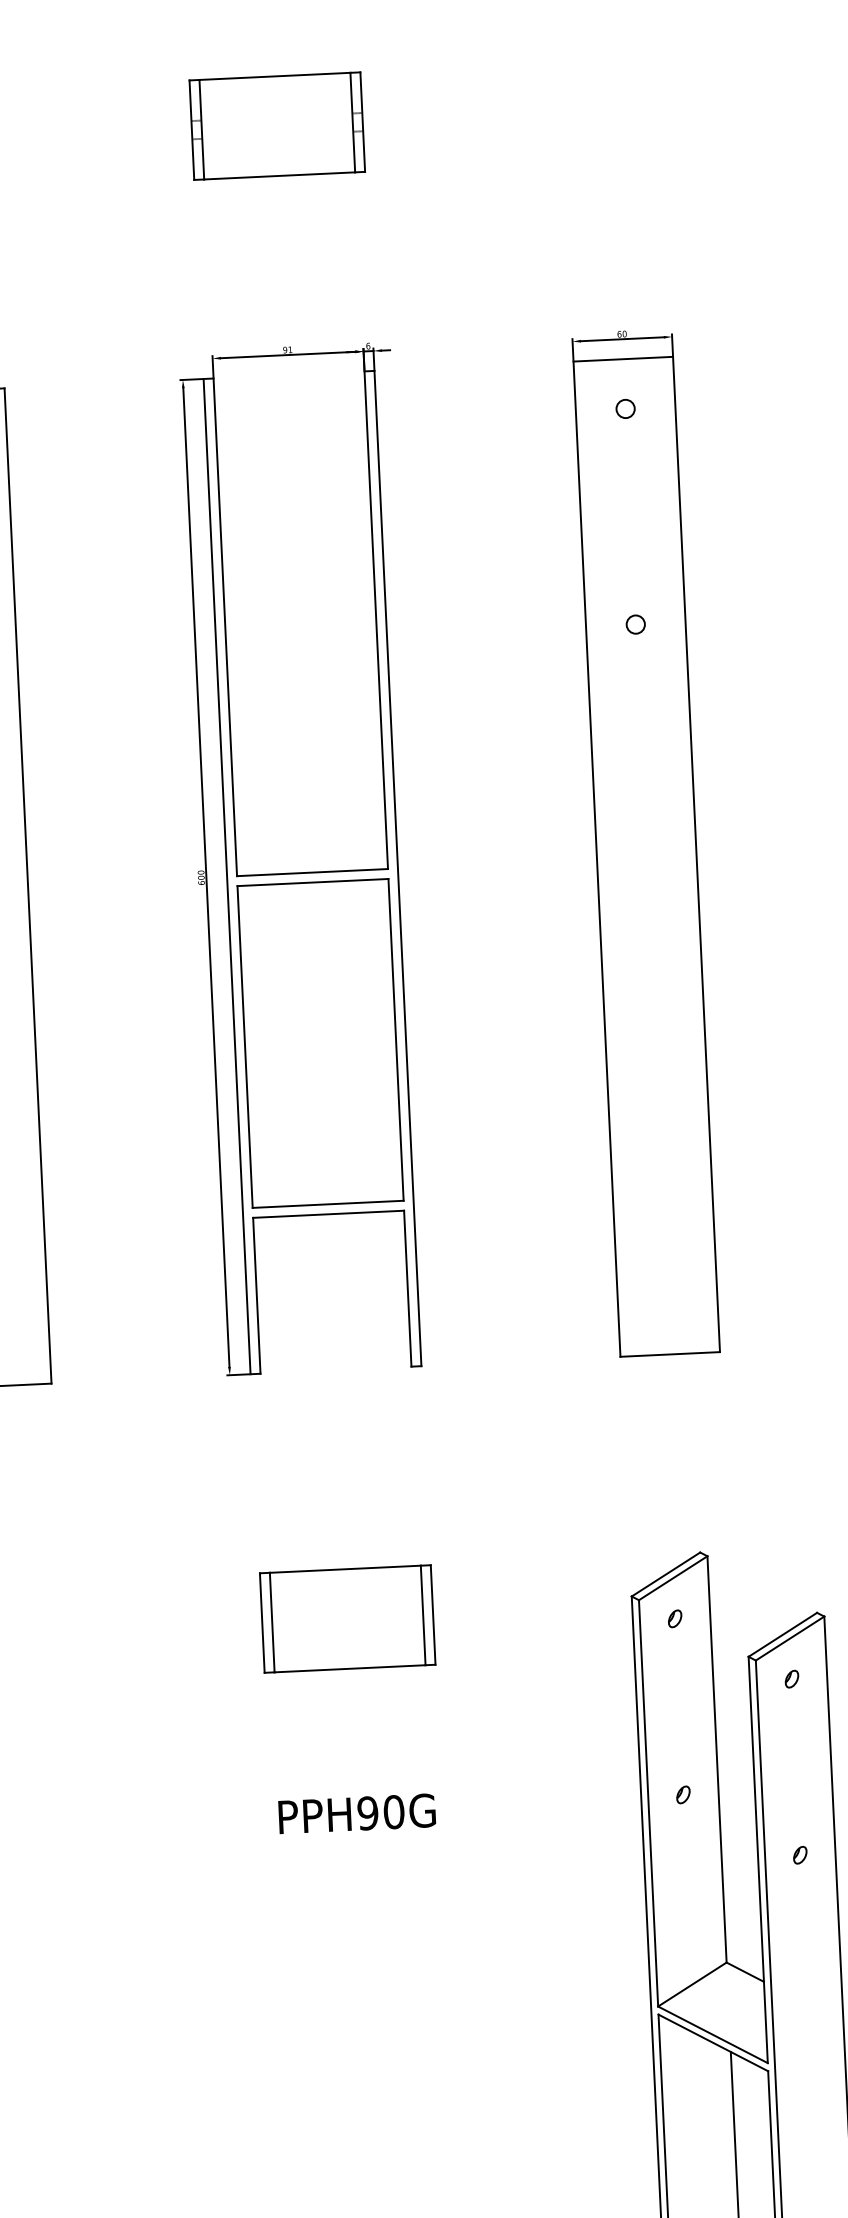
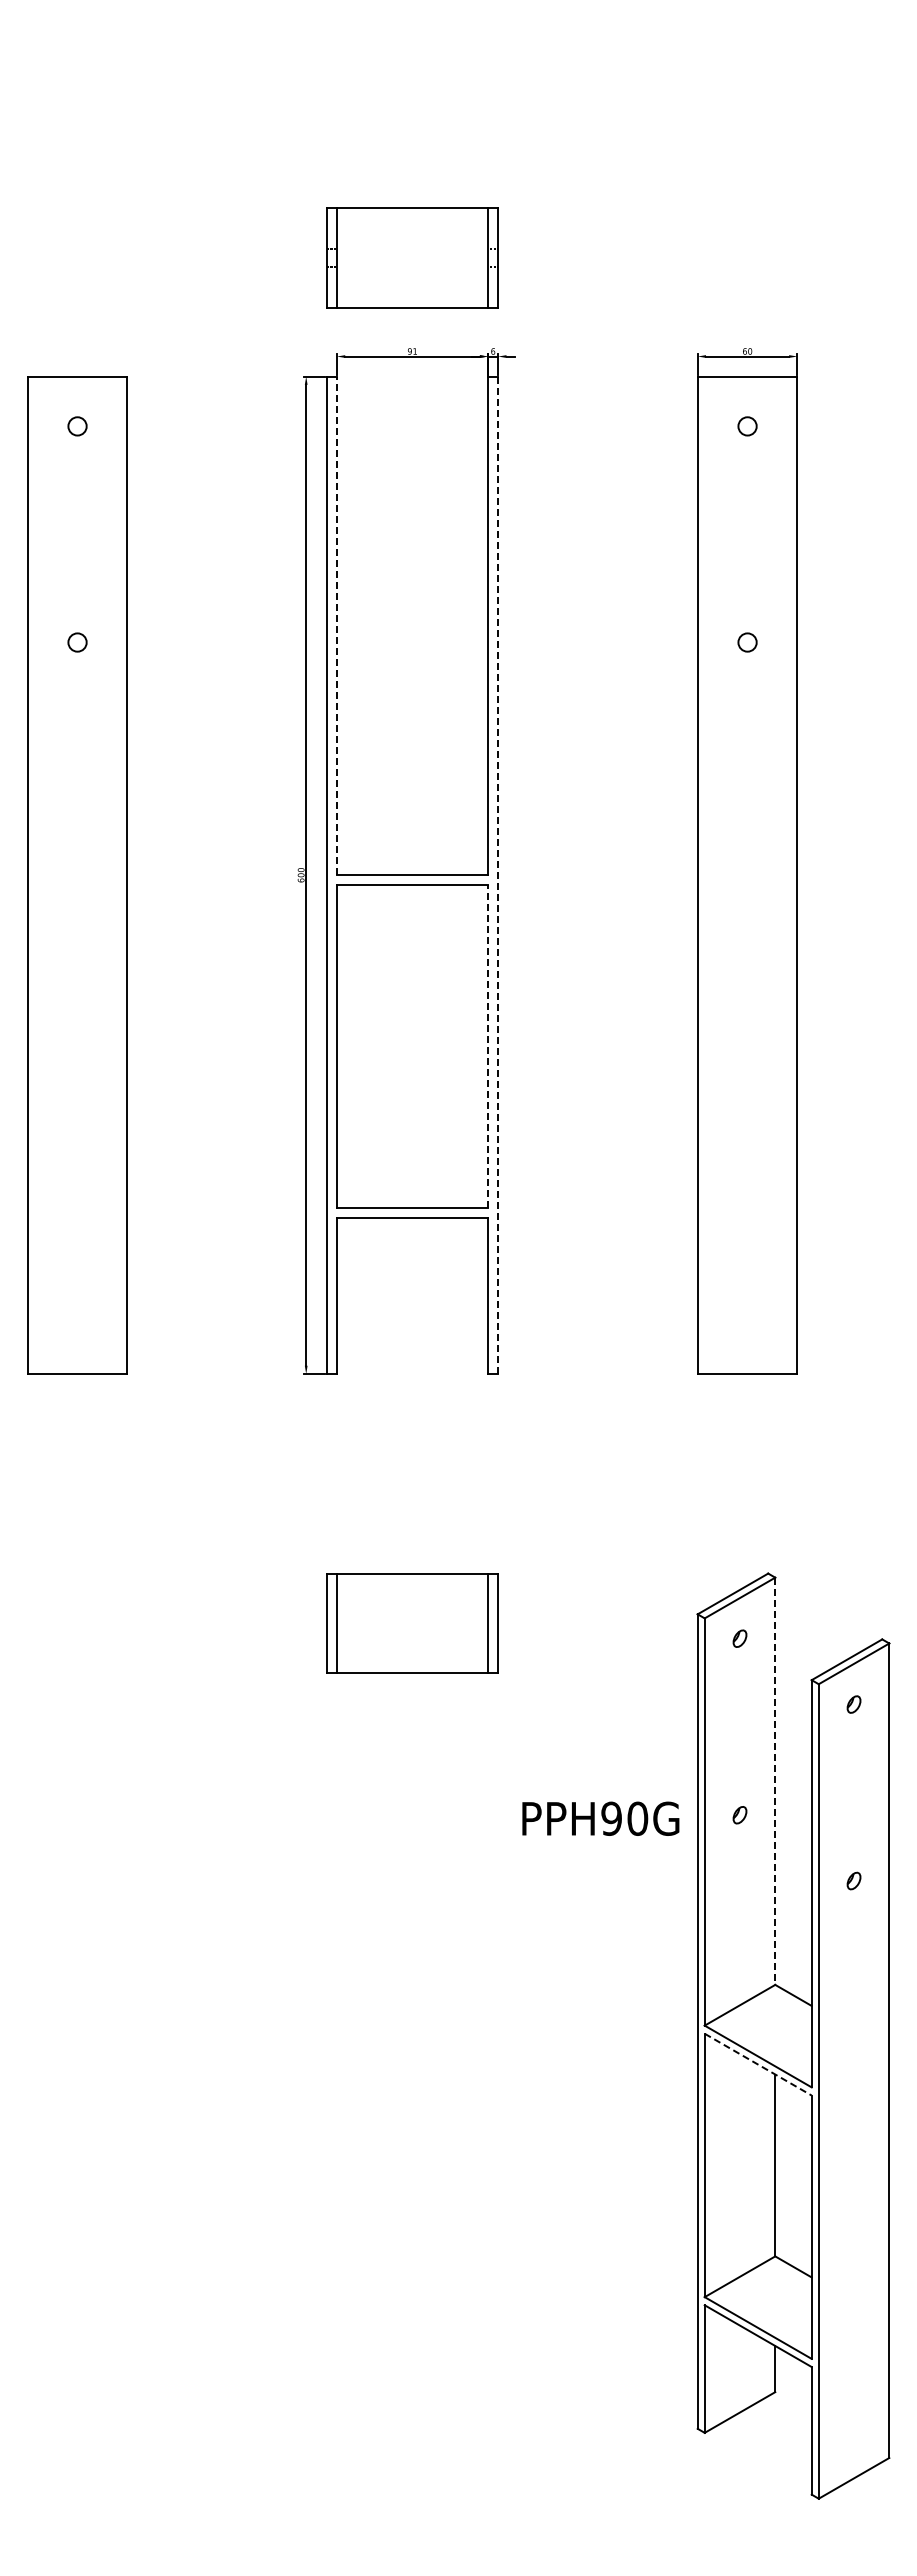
part: (277, 125) -> (412, 257), moved
line: (224, 626) -> (336, 625), solid -> dashed
line: (398, 868) -> (498, 875), solid -> dashed
line: (396, 1039) -> (488, 1046), solid -> dashed
line: (717, 1759) -> (775, 1781), solid -> dashed
text: (356, 1813) -> (600, 1818), moved
line: (713, 2042) -> (758, 2064), solid -> dashed

